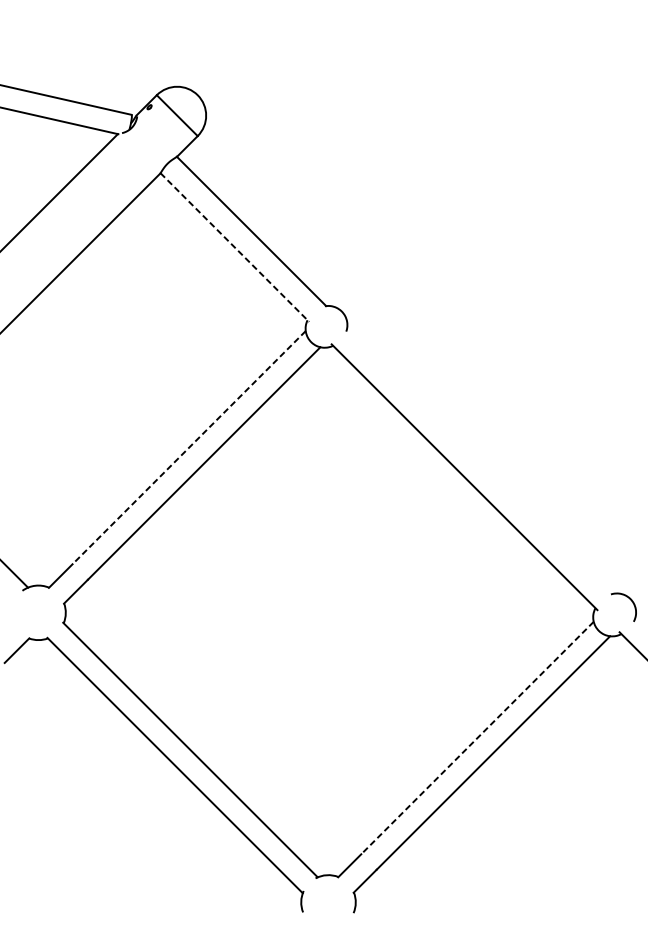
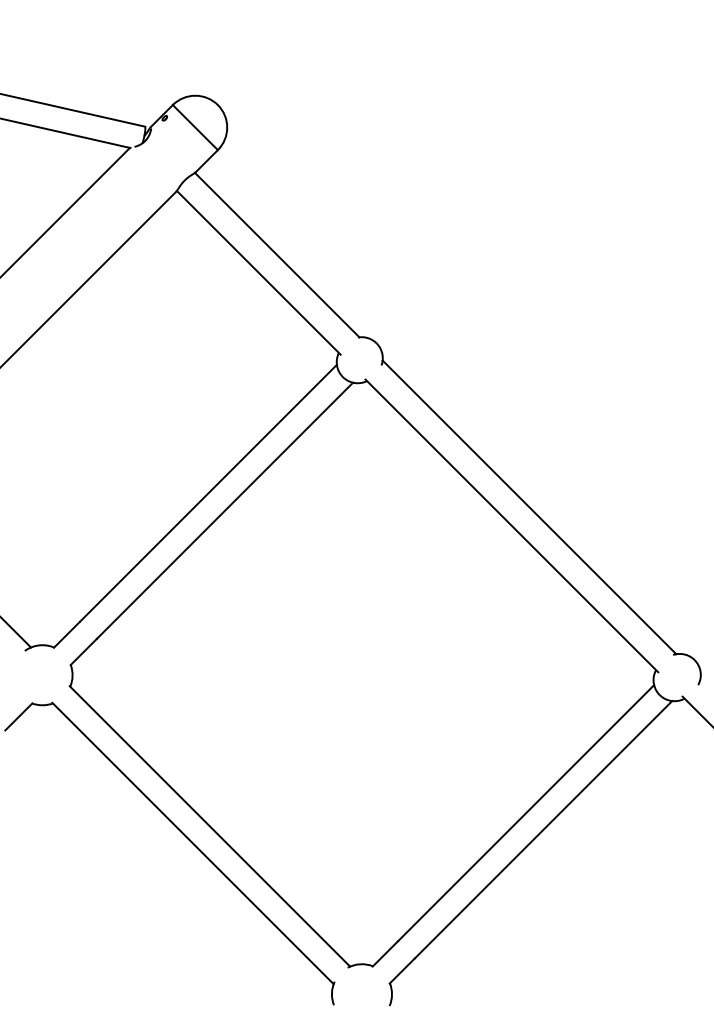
line: (234, 247) -> (258, 272), dashed -> solid
line: (189, 447) -> (208, 493), dashed -> solid
line: (480, 460) -> (529, 507), added
line: (476, 738) -> (525, 813), dashed -> solid

